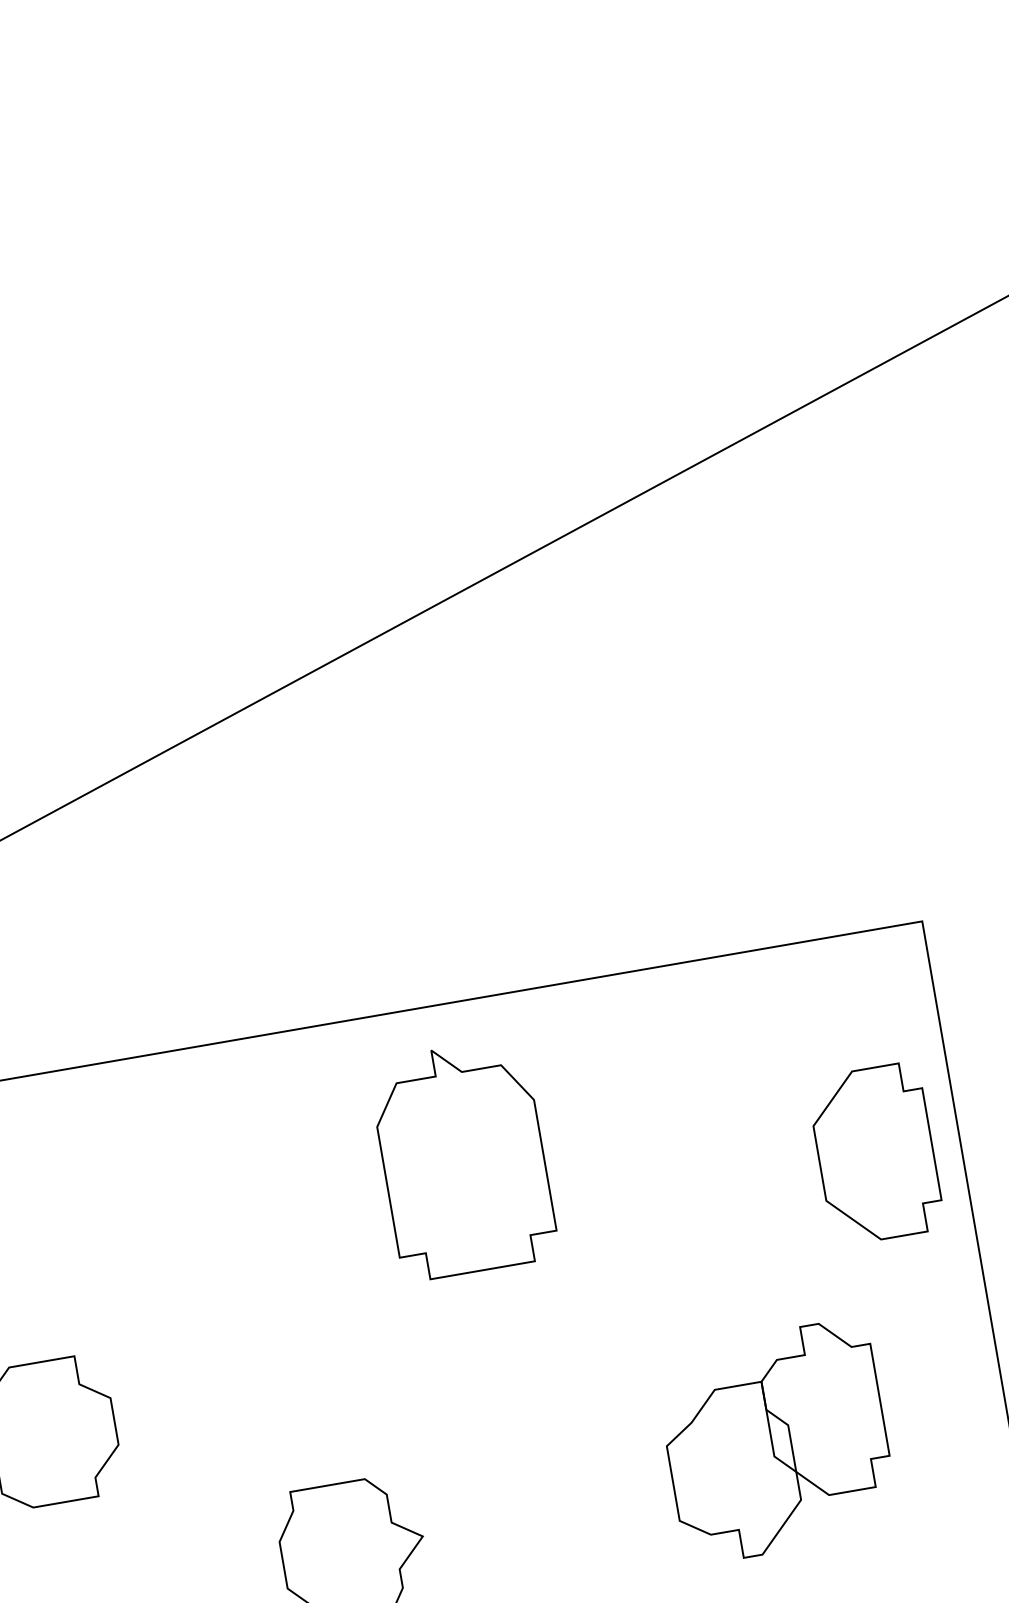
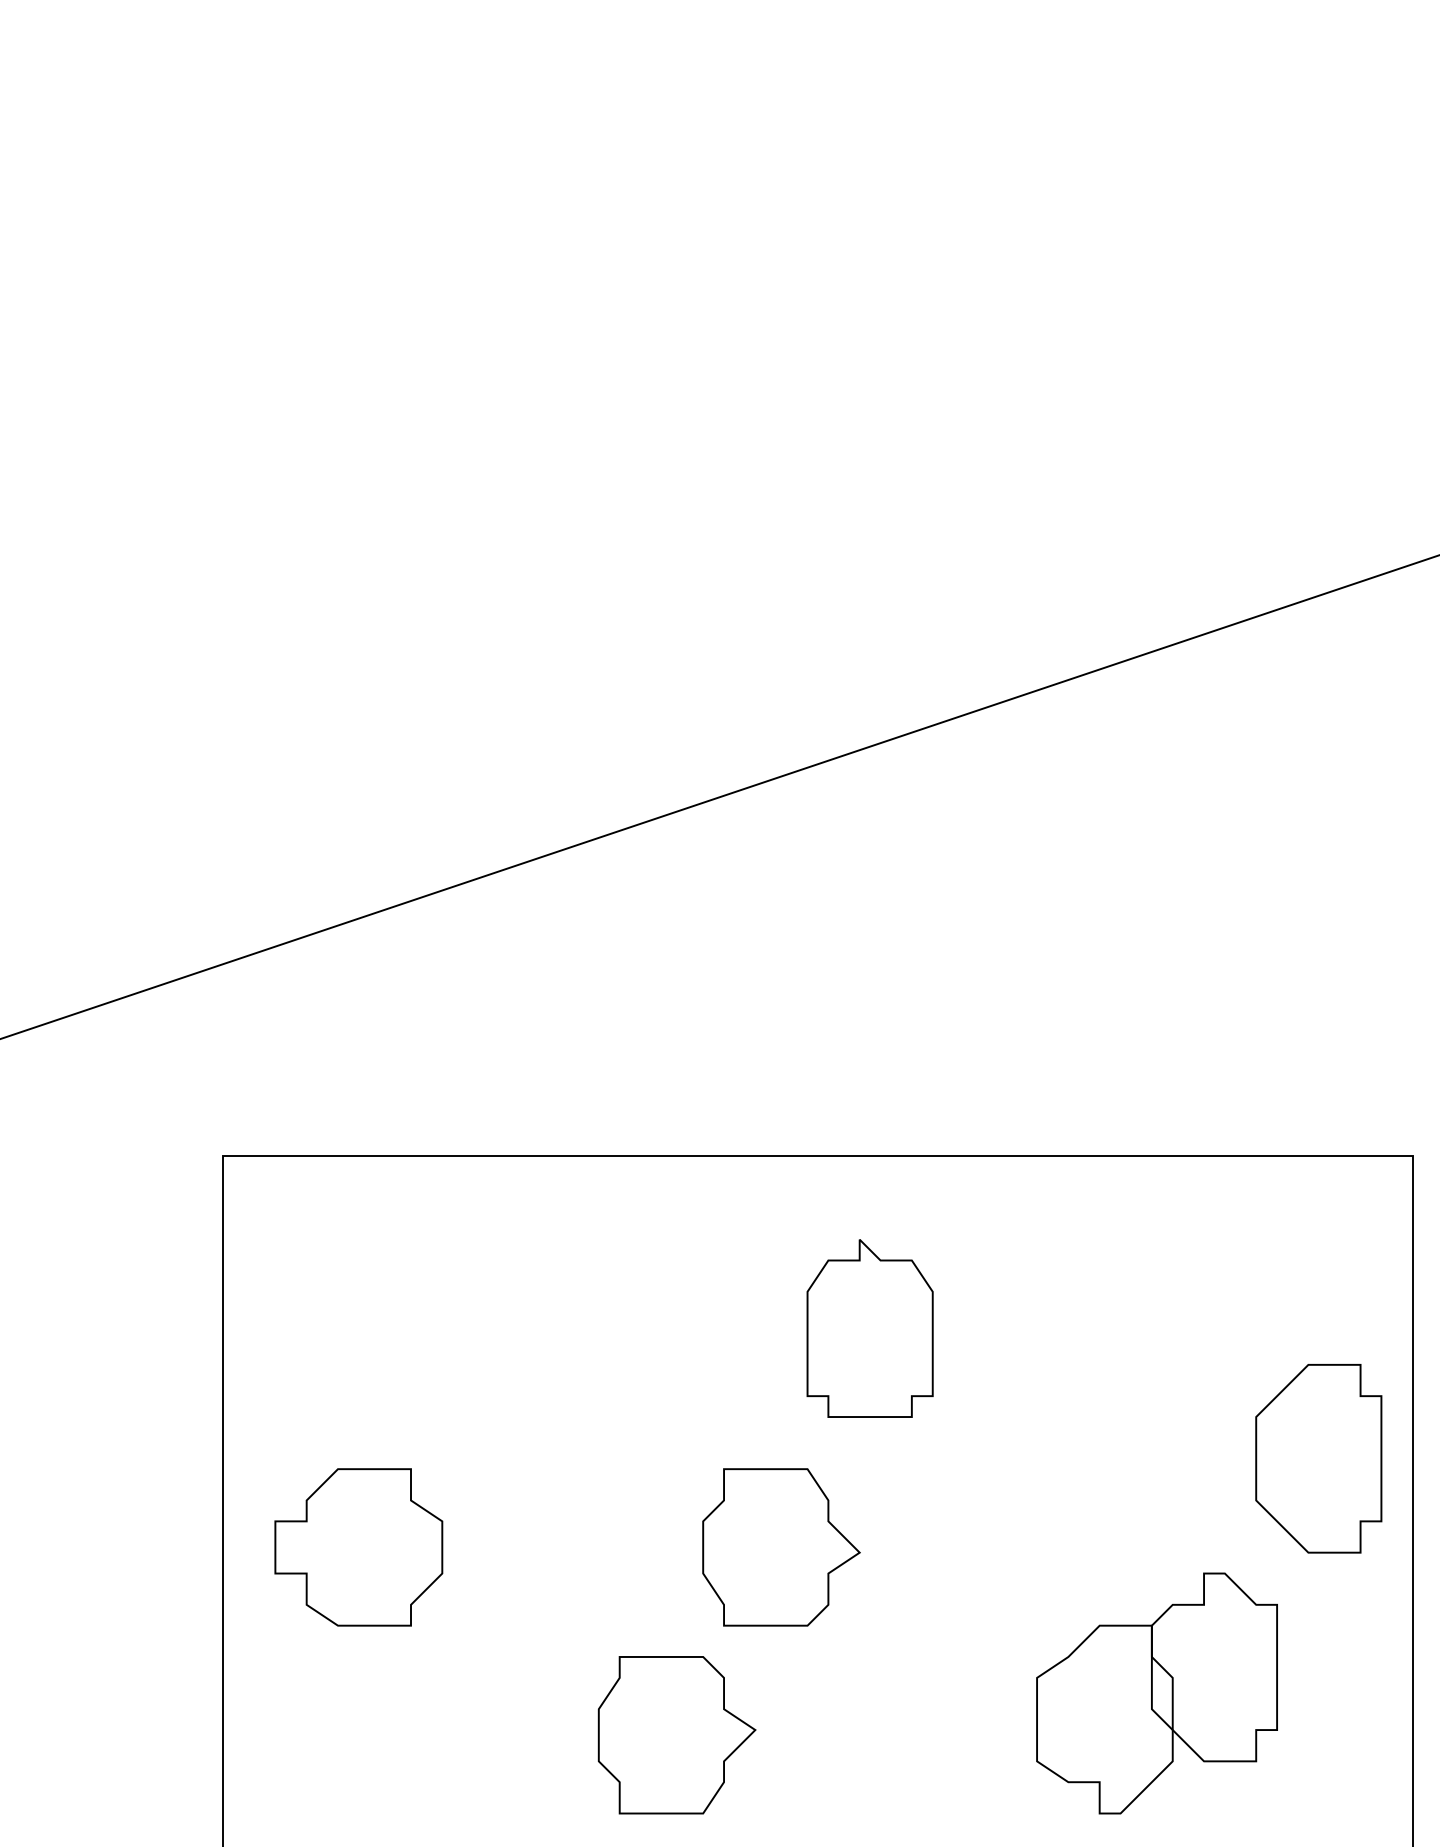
part: (875, 1153) -> (1318, 1458), moved
part: (462, 1159) -> (869, 1328), size x0.71
part: (418, 1369) -> (781, 1547), added

